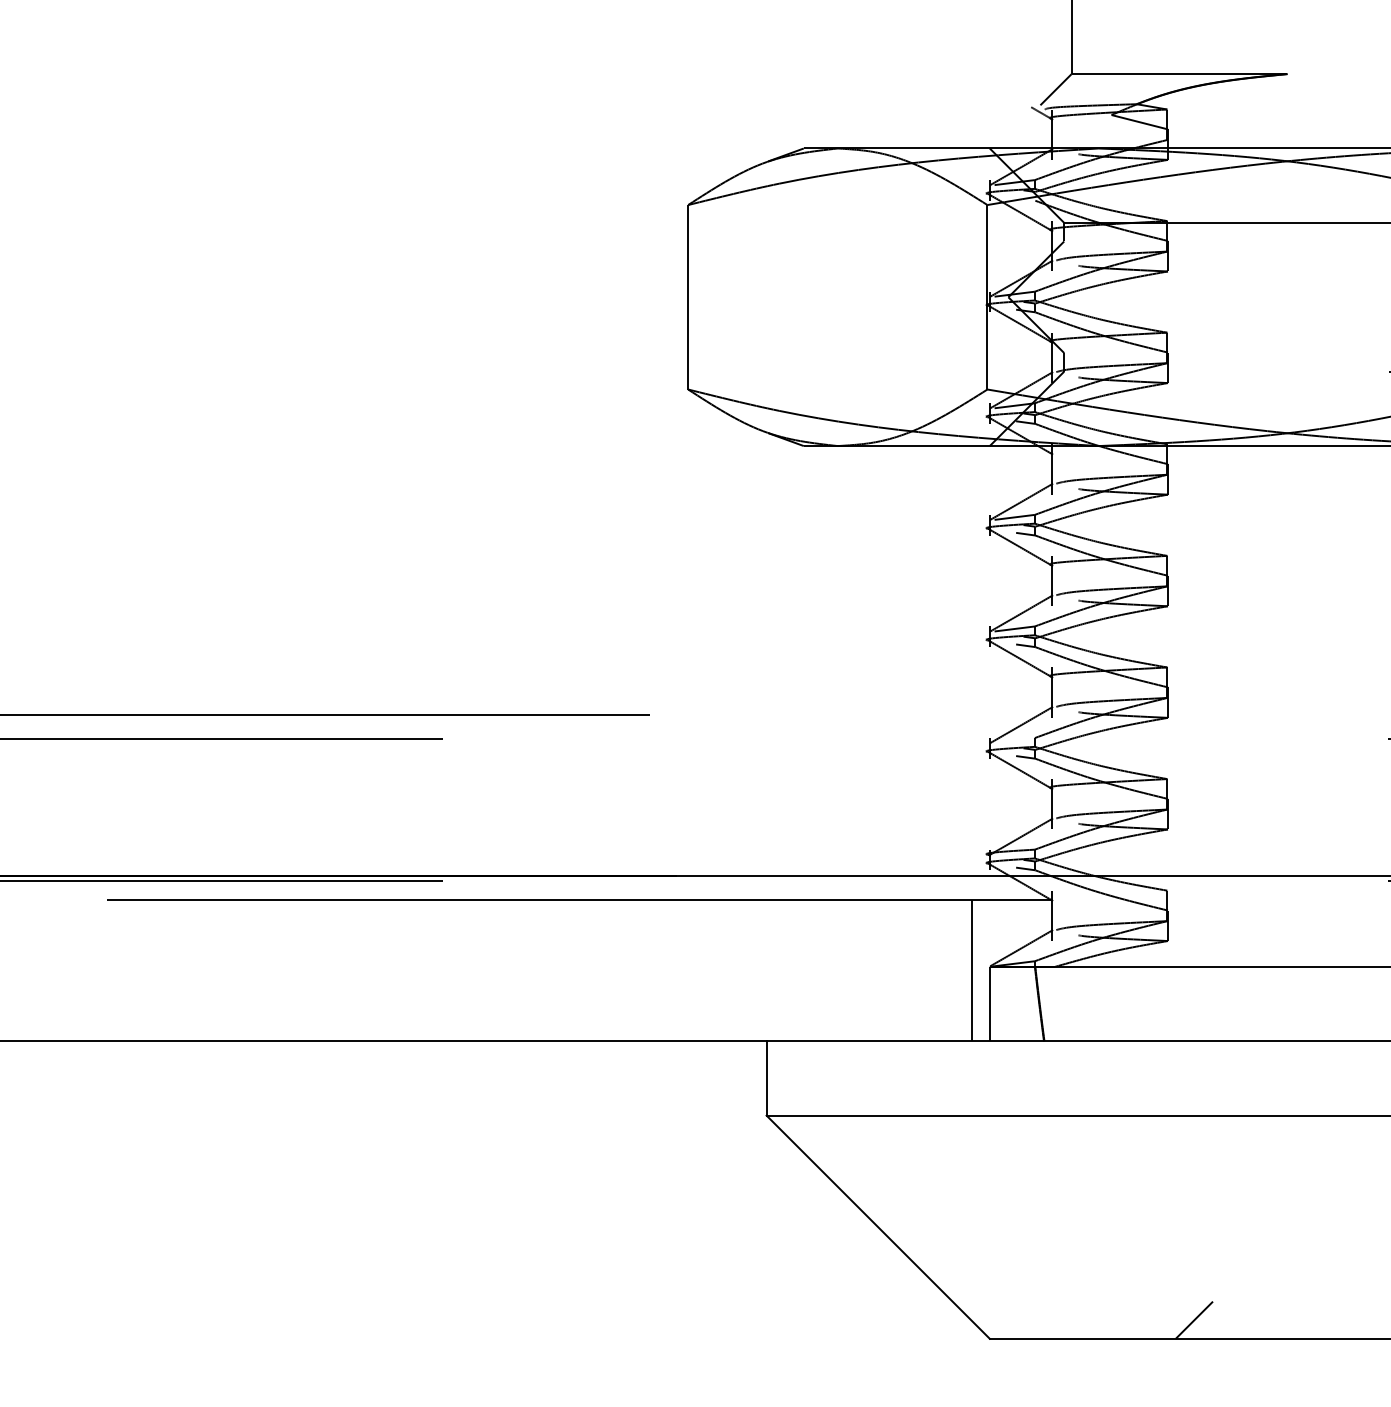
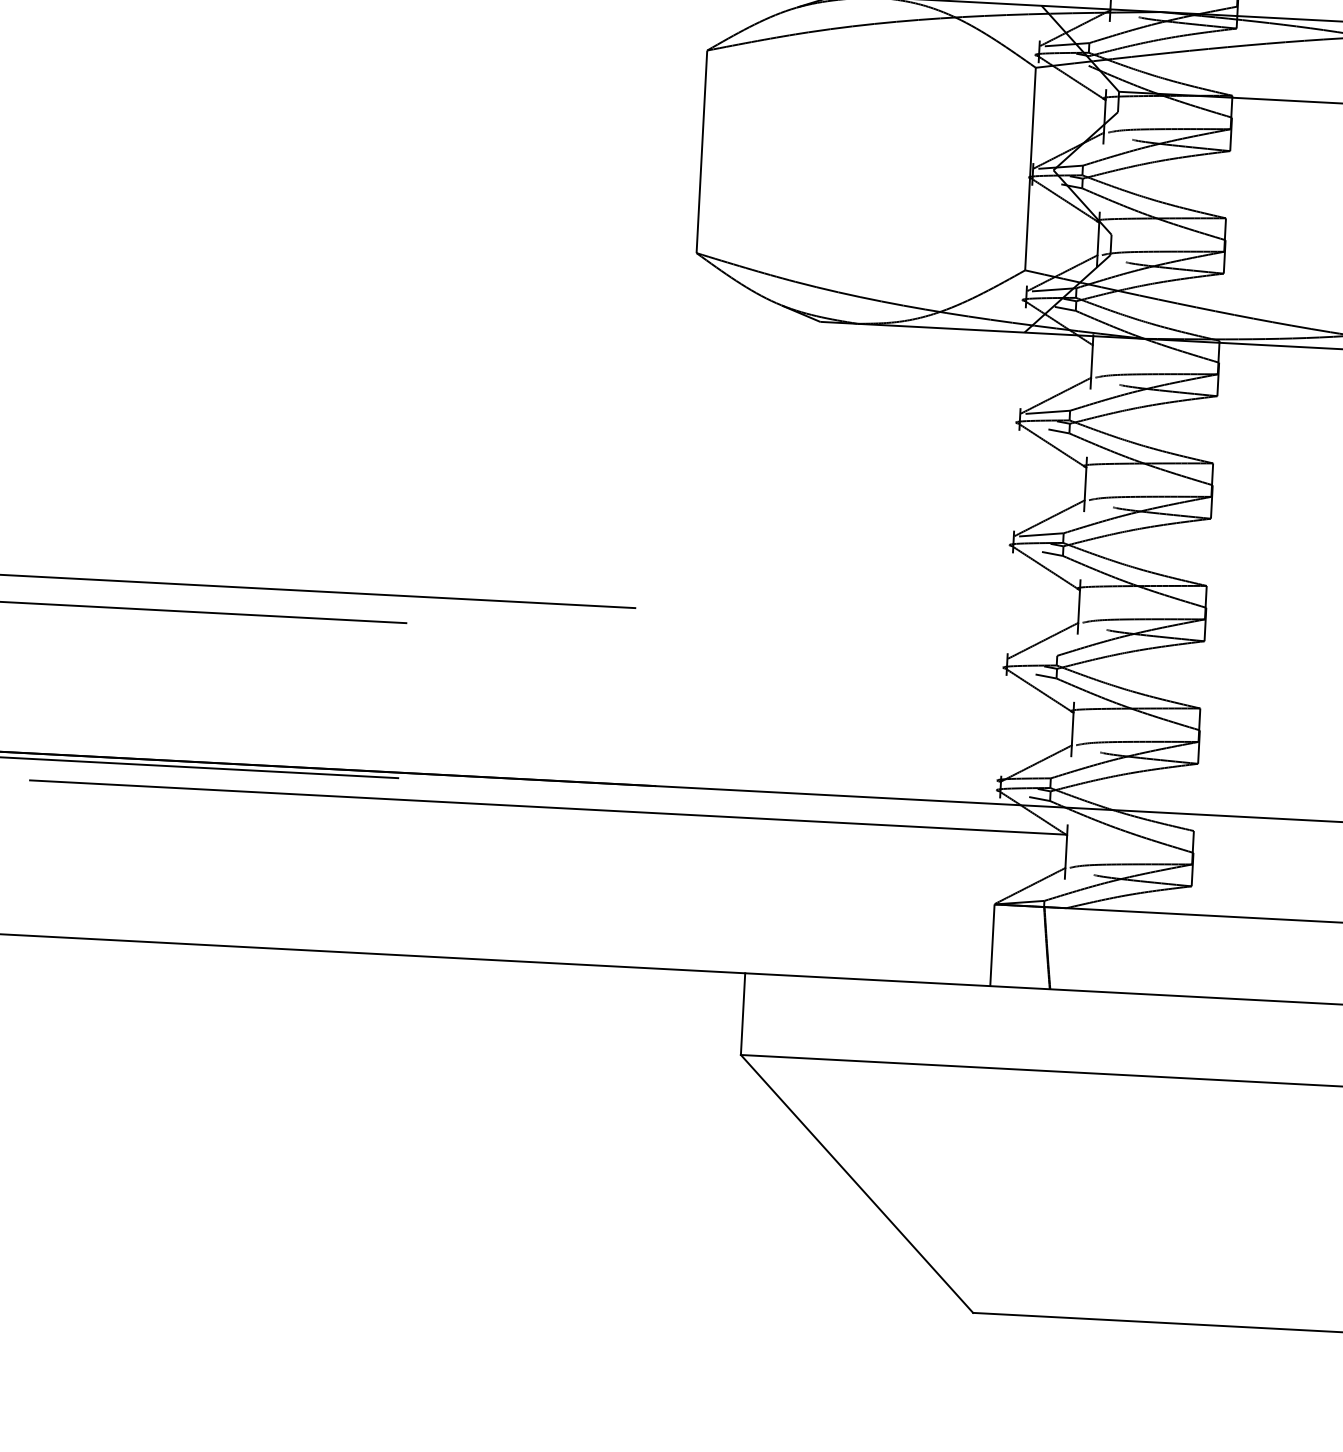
line: (971, 970) -> (974, 907), removed
line: (1193, 1319) -> (1197, 1303), removed

